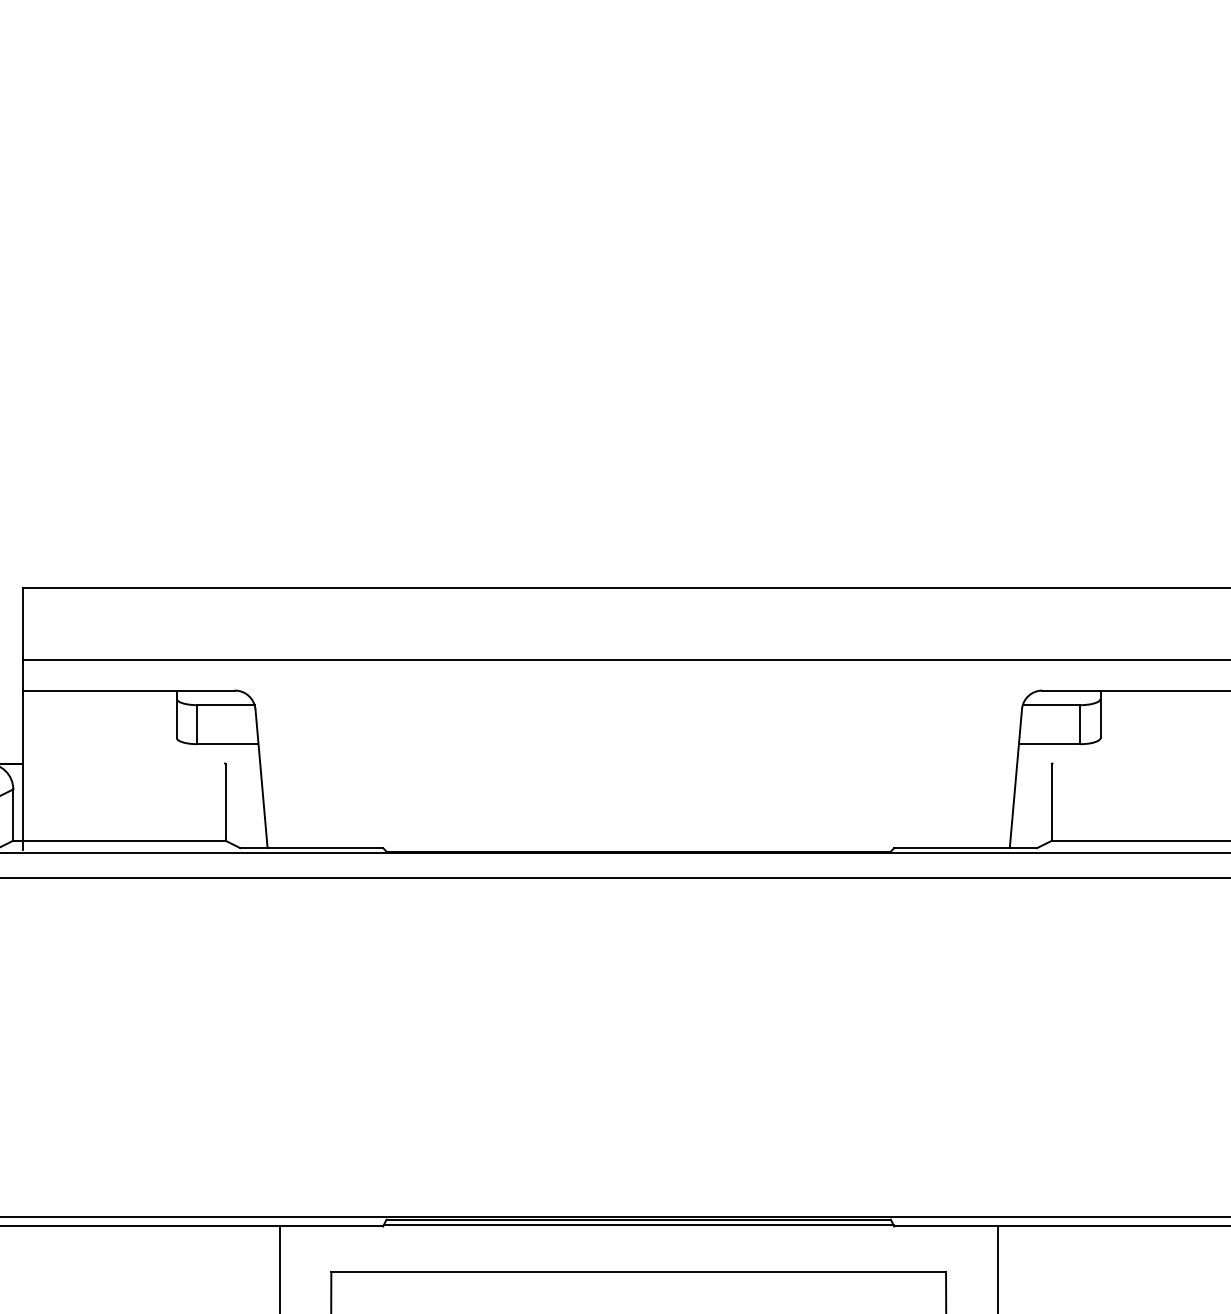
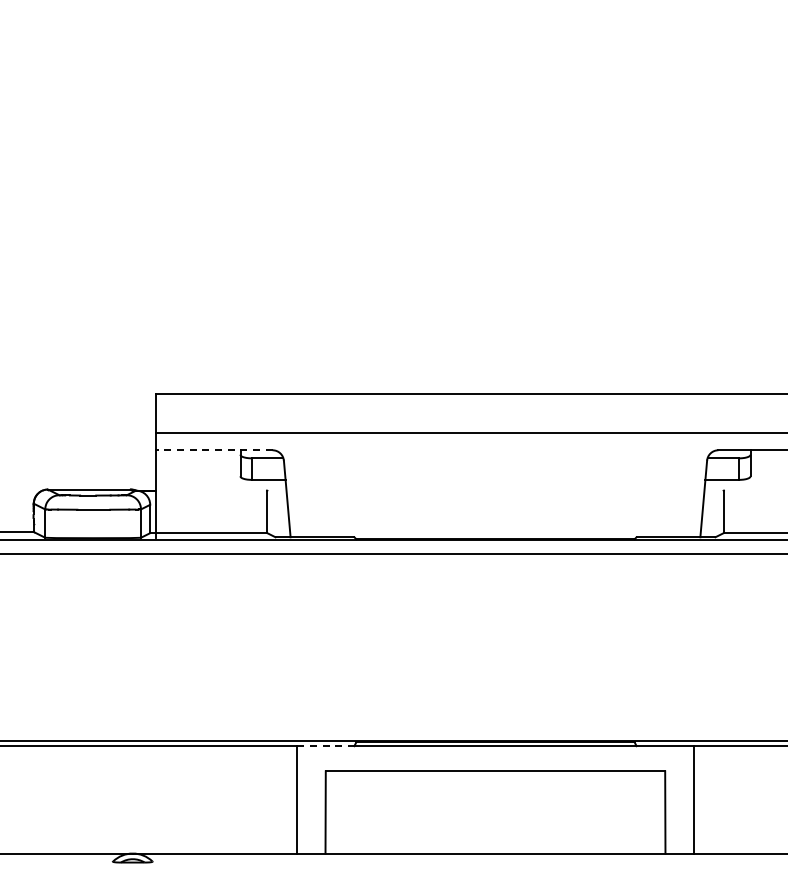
line: (129, 690) -> (214, 450), solid -> dashed
line: (330, 1227) -> (325, 746), solid -> dashed

